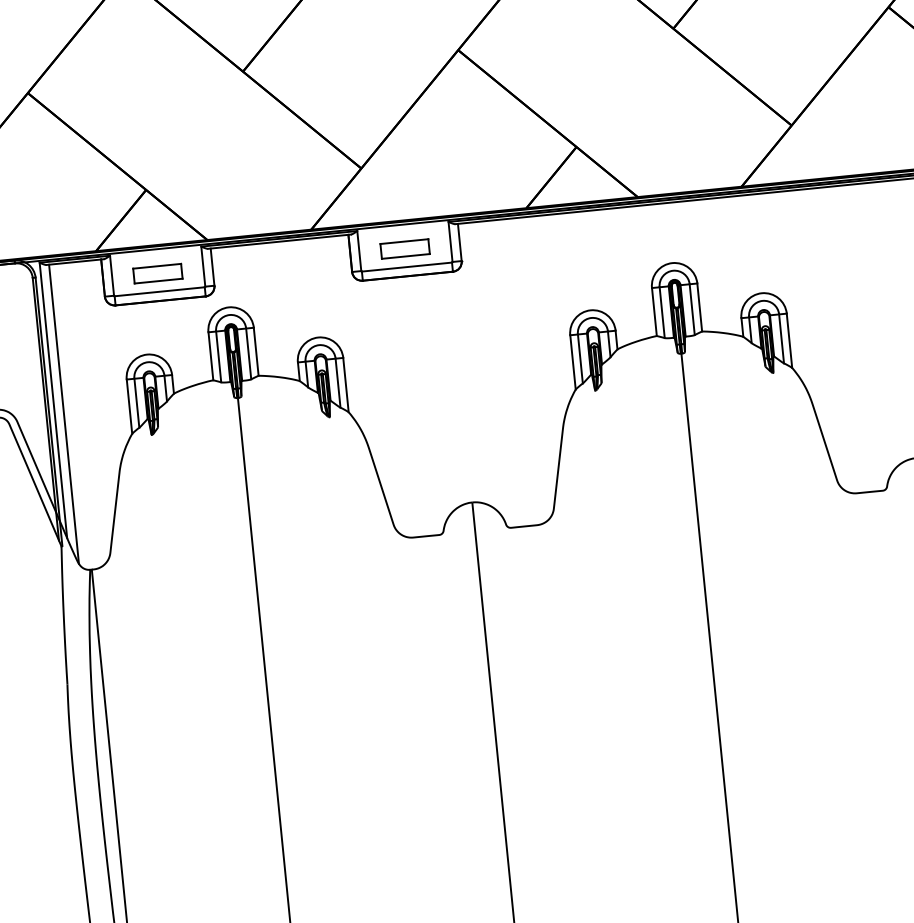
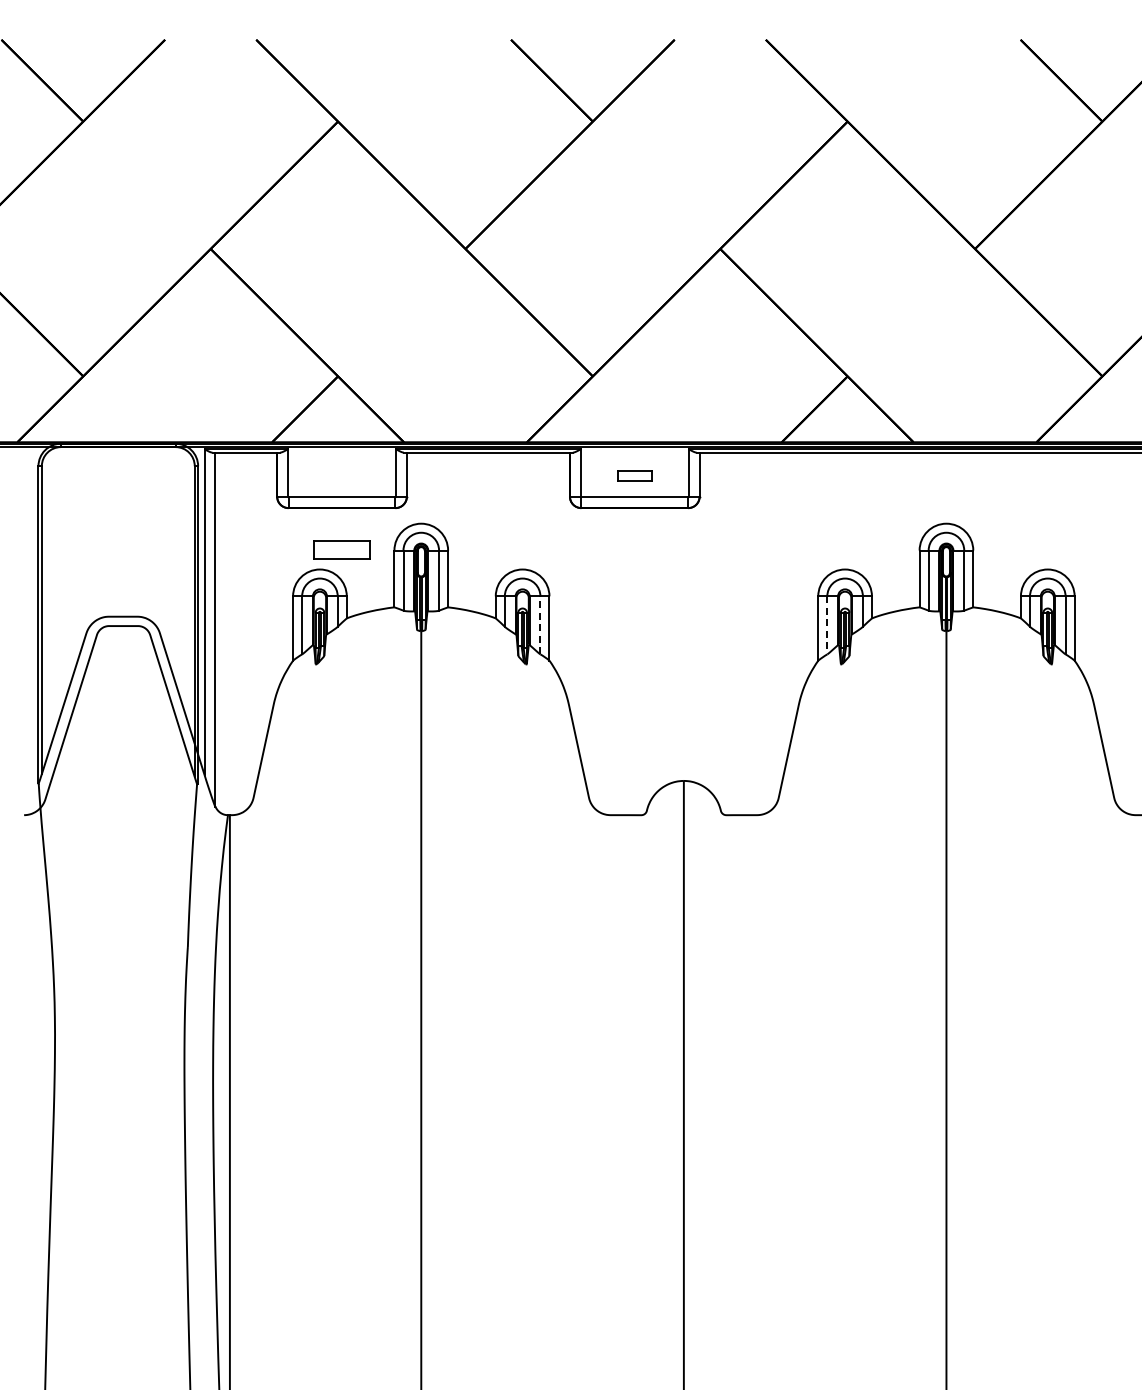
part: (404, 248) -> (634, 475), size x0.6
part: (157, 273) -> (341, 549), moved
line: (580, 359) -> (827, 625), solid -> dashed
line: (338, 382) -> (540, 624), solid -> dashed

